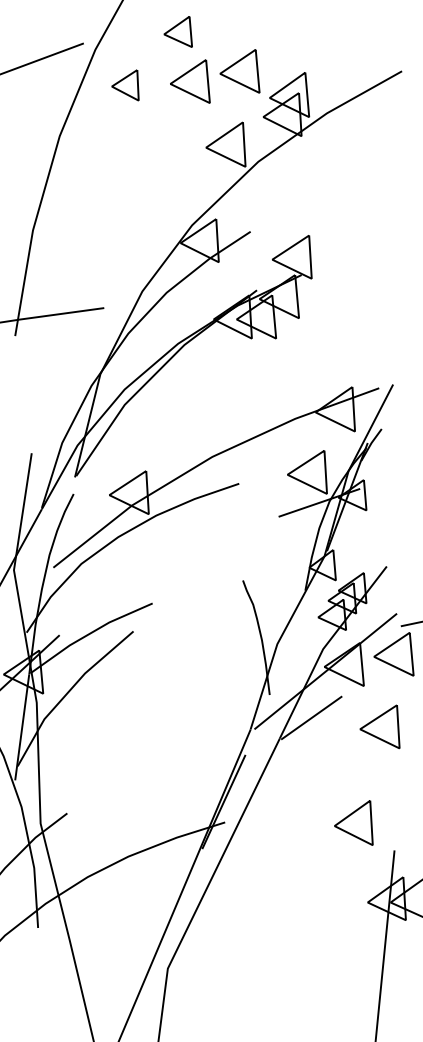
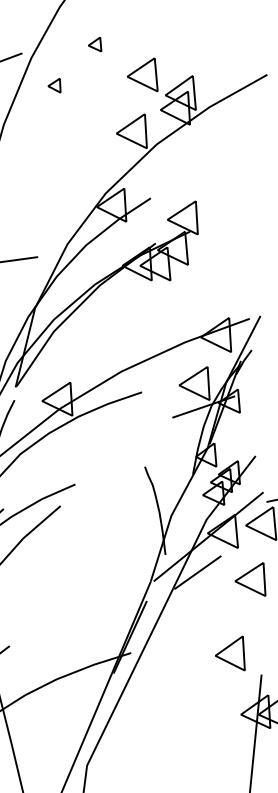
part: (177, 31) -> (94, 44), size x0.6
part: (190, 81) -> (104, 82), removed
part: (125, 85) -> (54, 85), size x0.6

